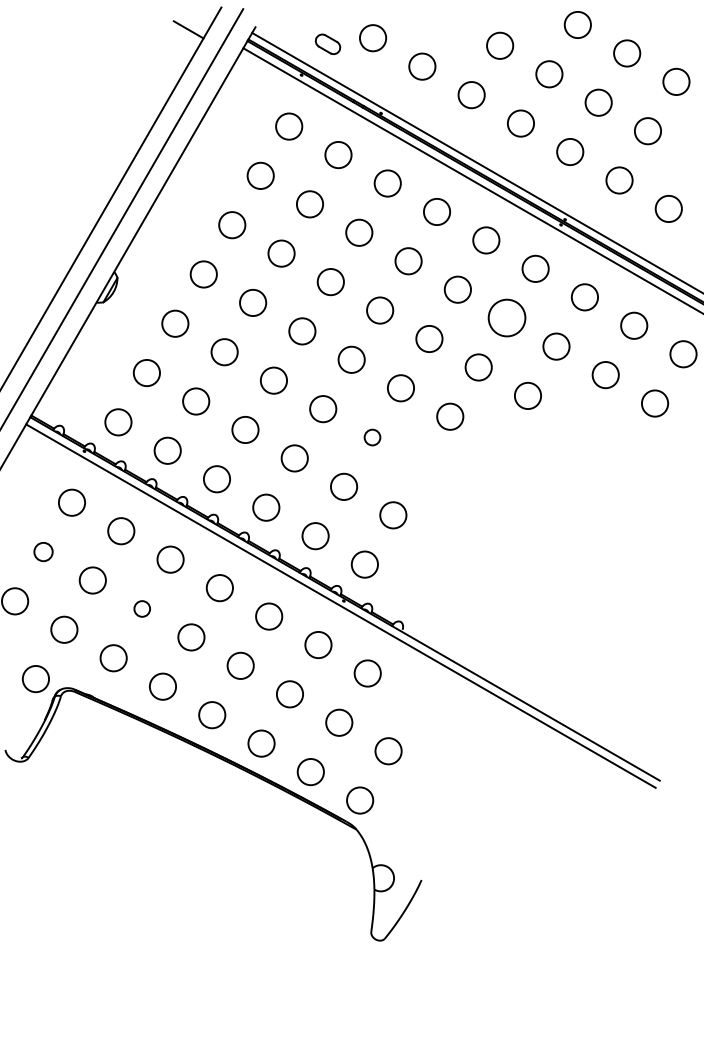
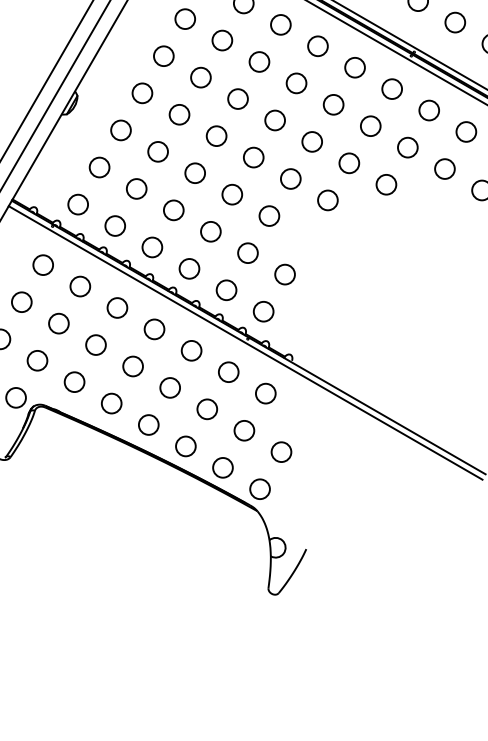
circle: (507, 318) -> (370, 126), size x0.71
circle: (372, 437) -> (269, 216), size x1.67
circle: (43, 551) -> (21, 301), size x1.43
circle: (142, 608) -> (96, 344), size x1.67

